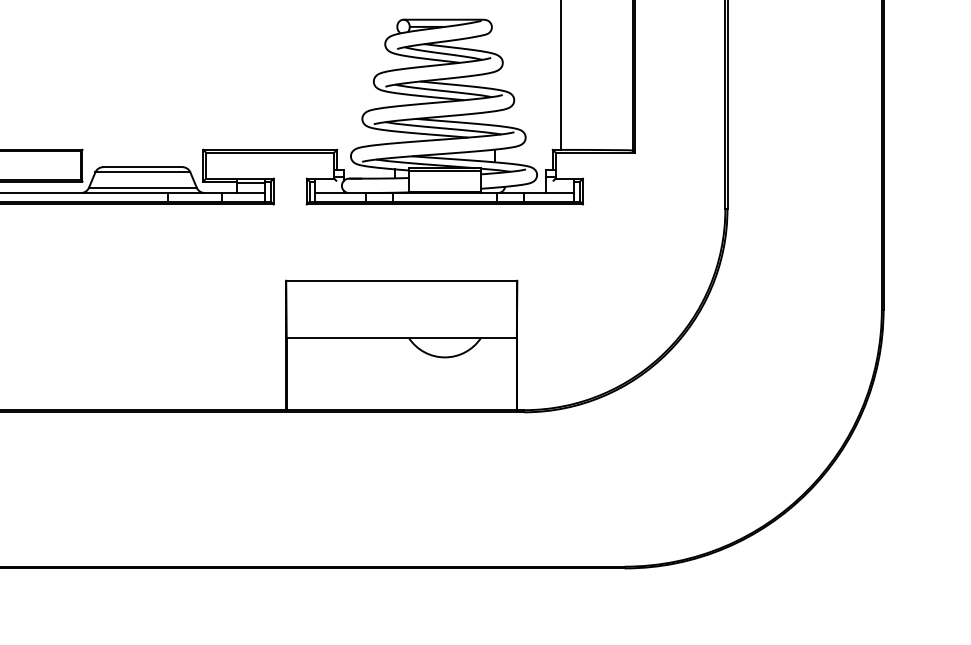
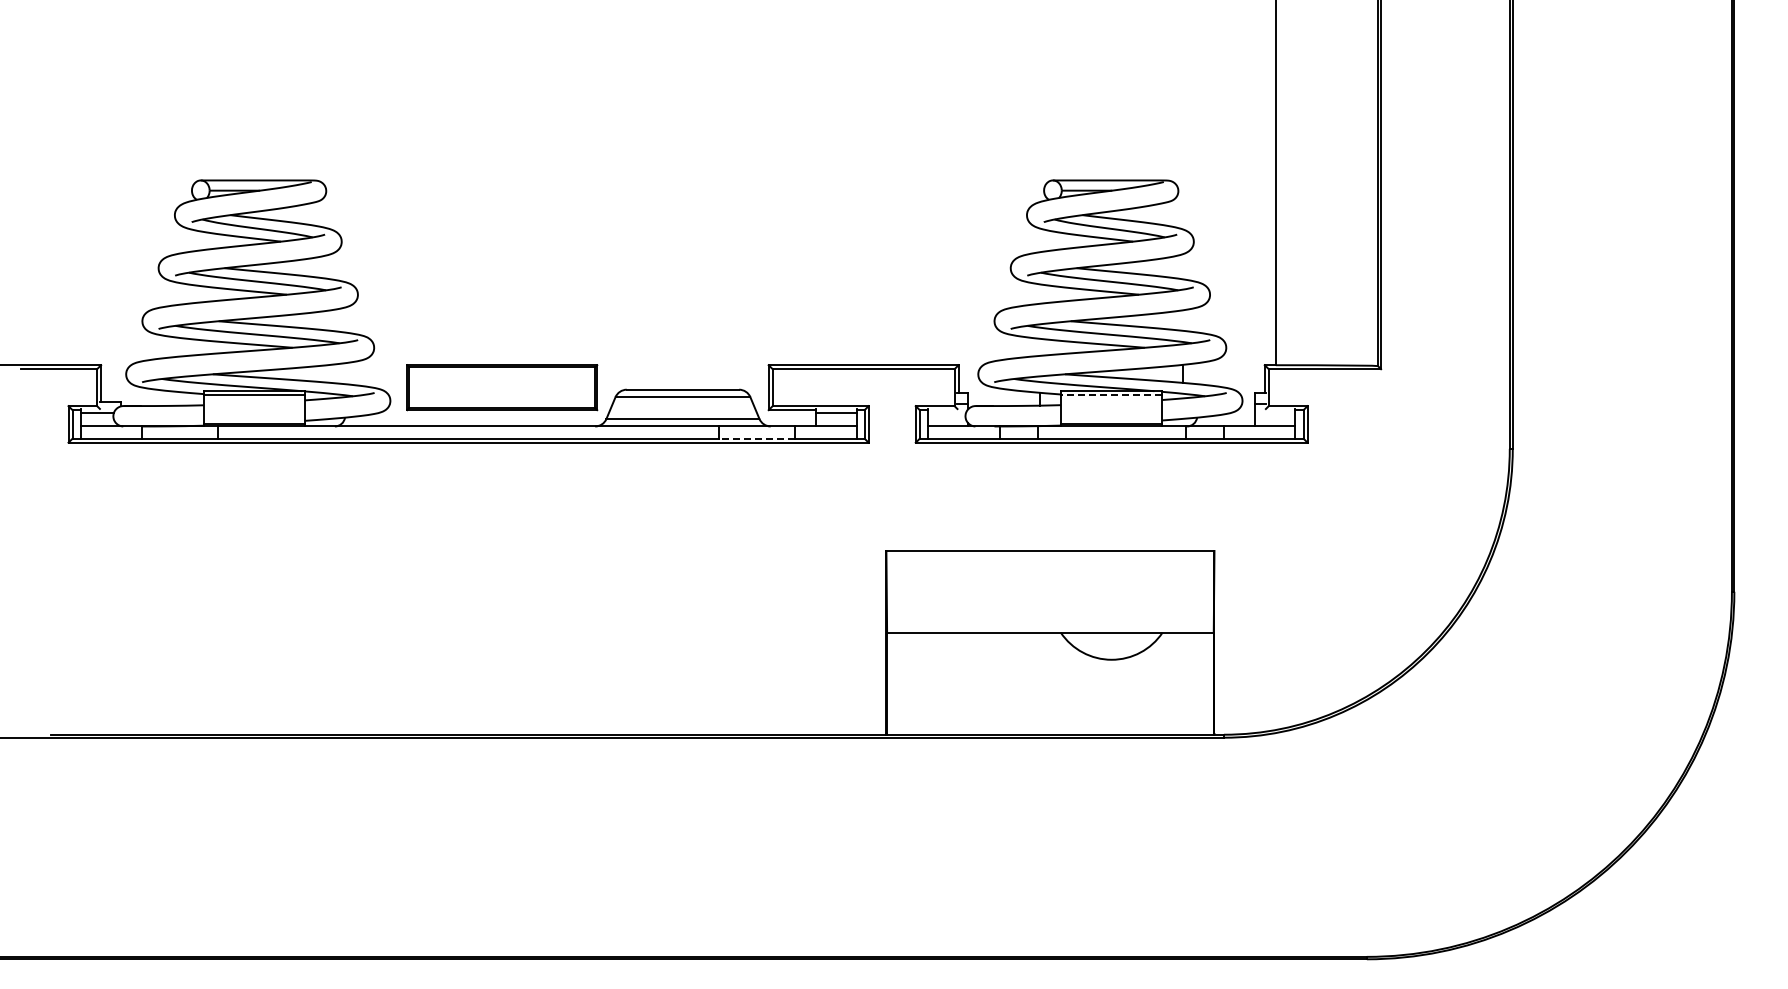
line: (444, 171) -> (1111, 395), solid -> dashed
line: (194, 201) -> (756, 438), solid -> dashed

